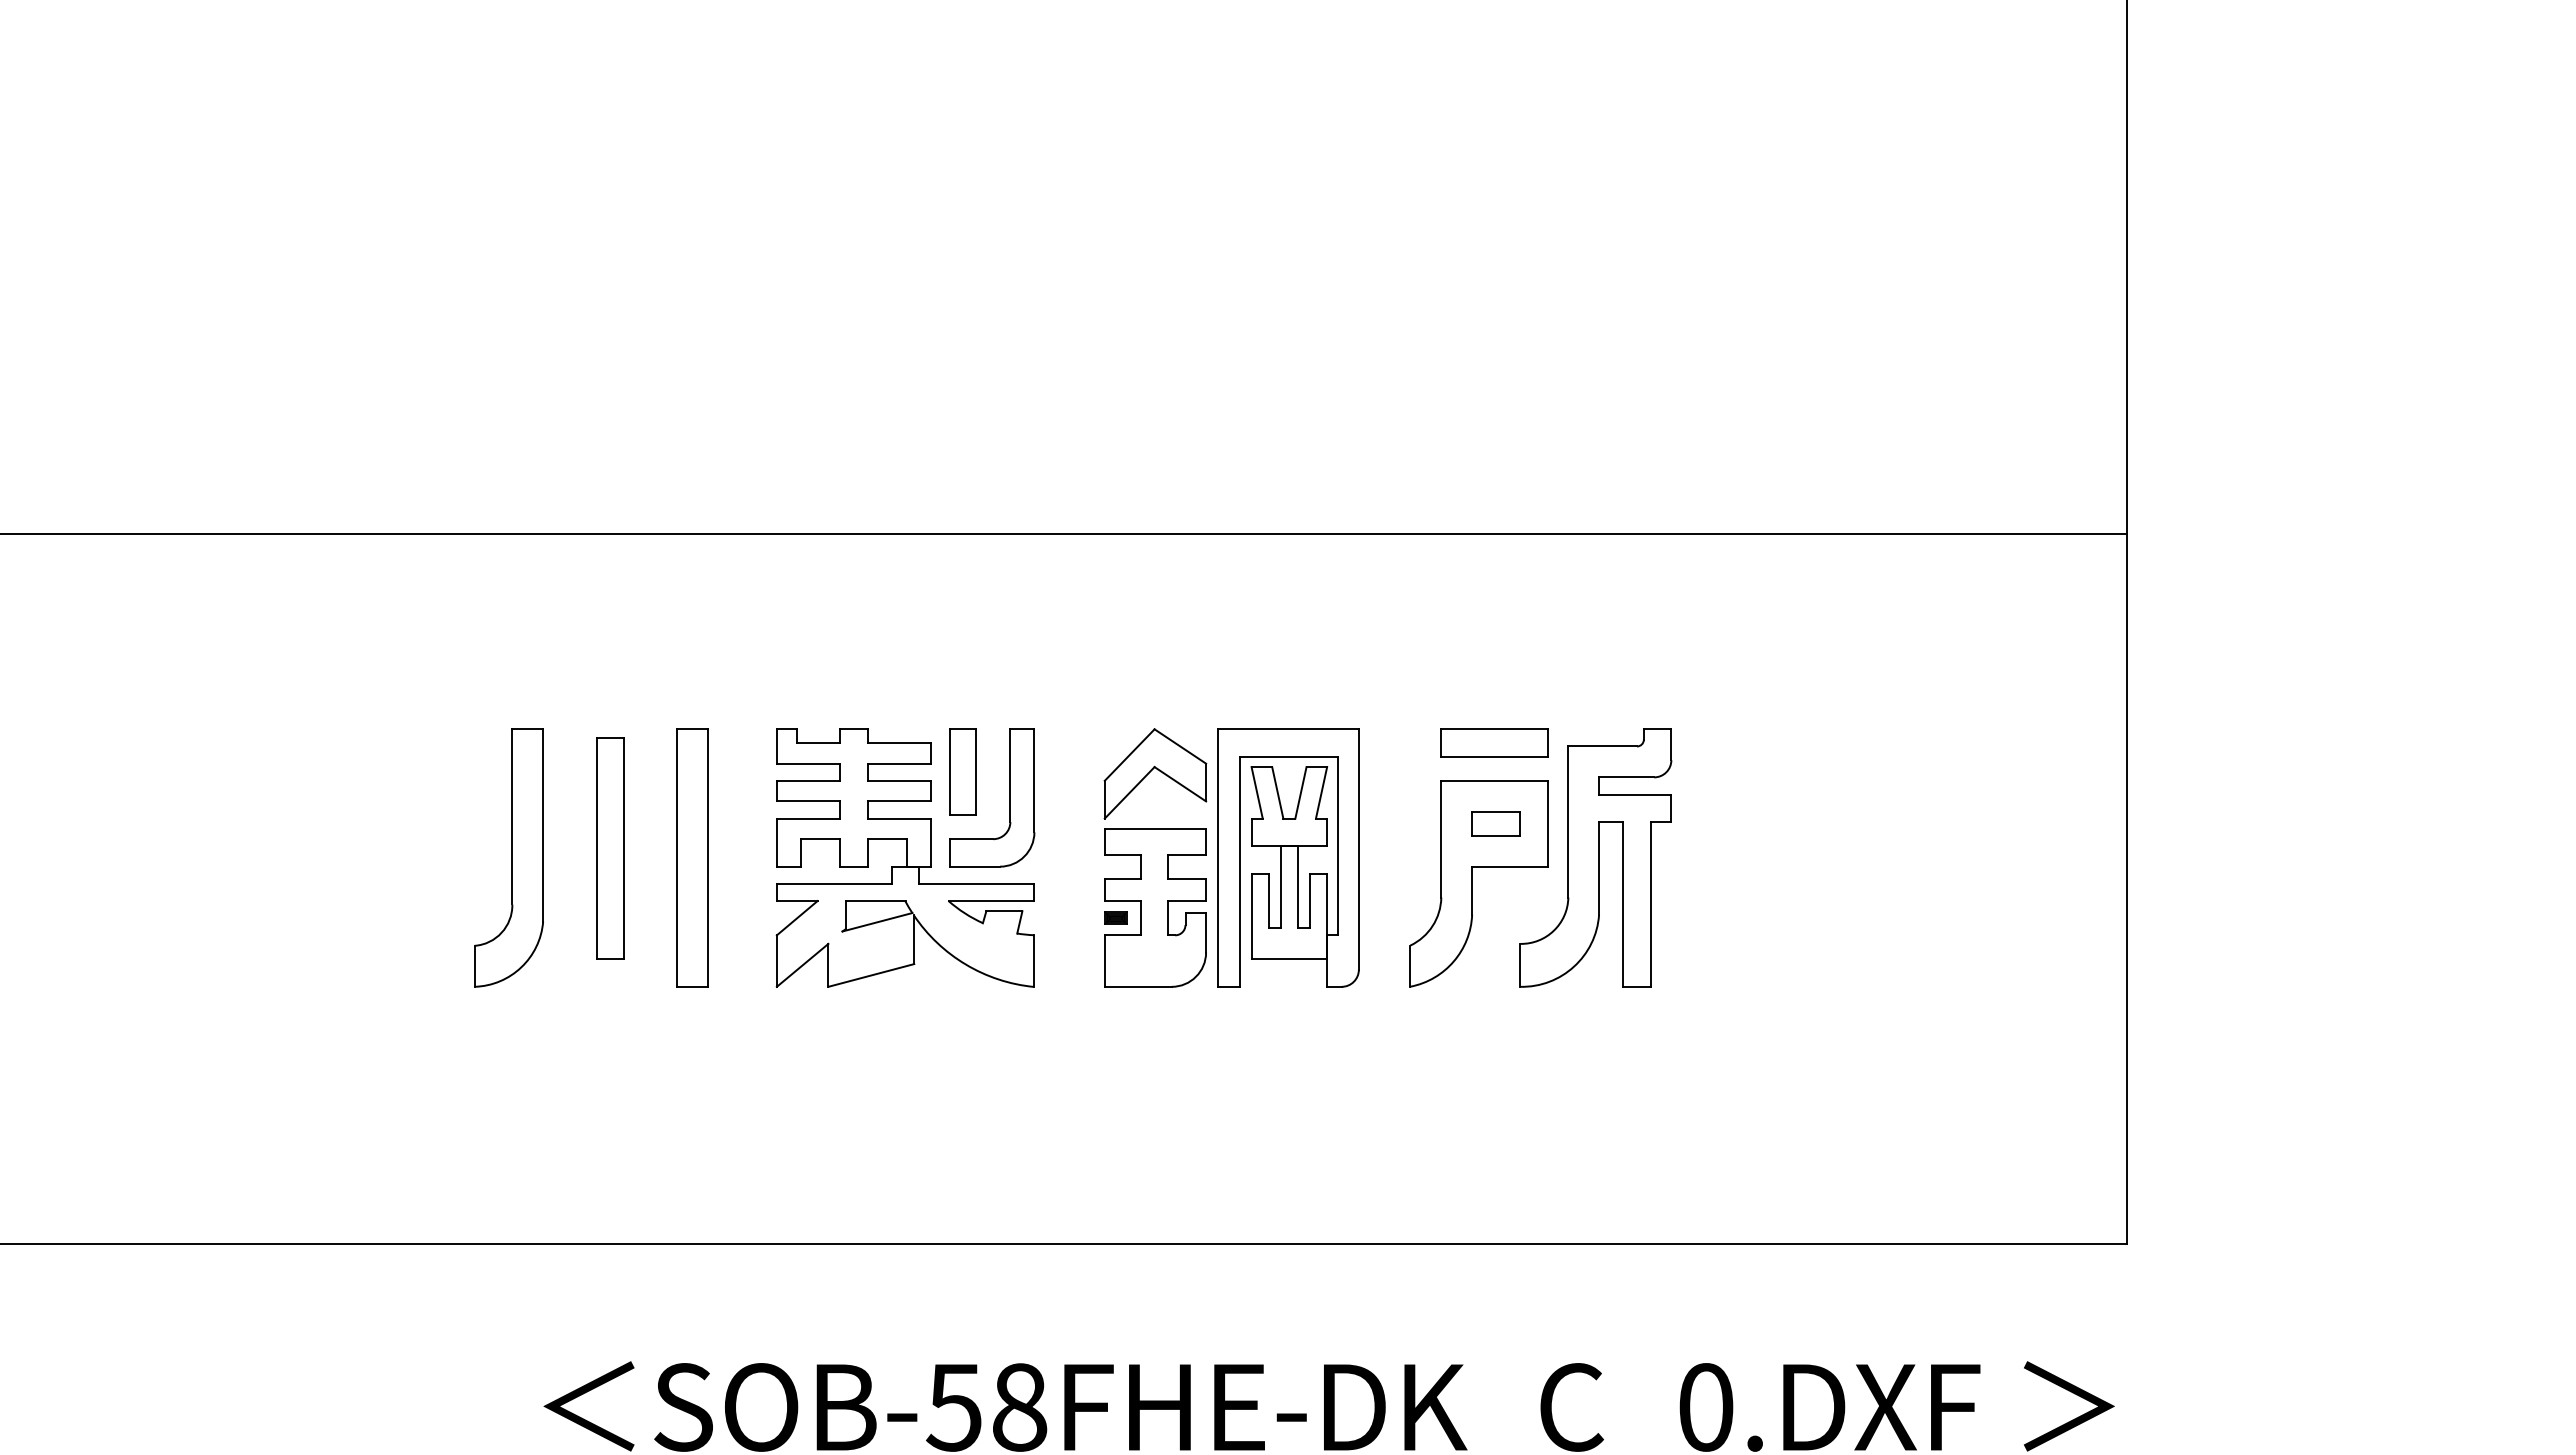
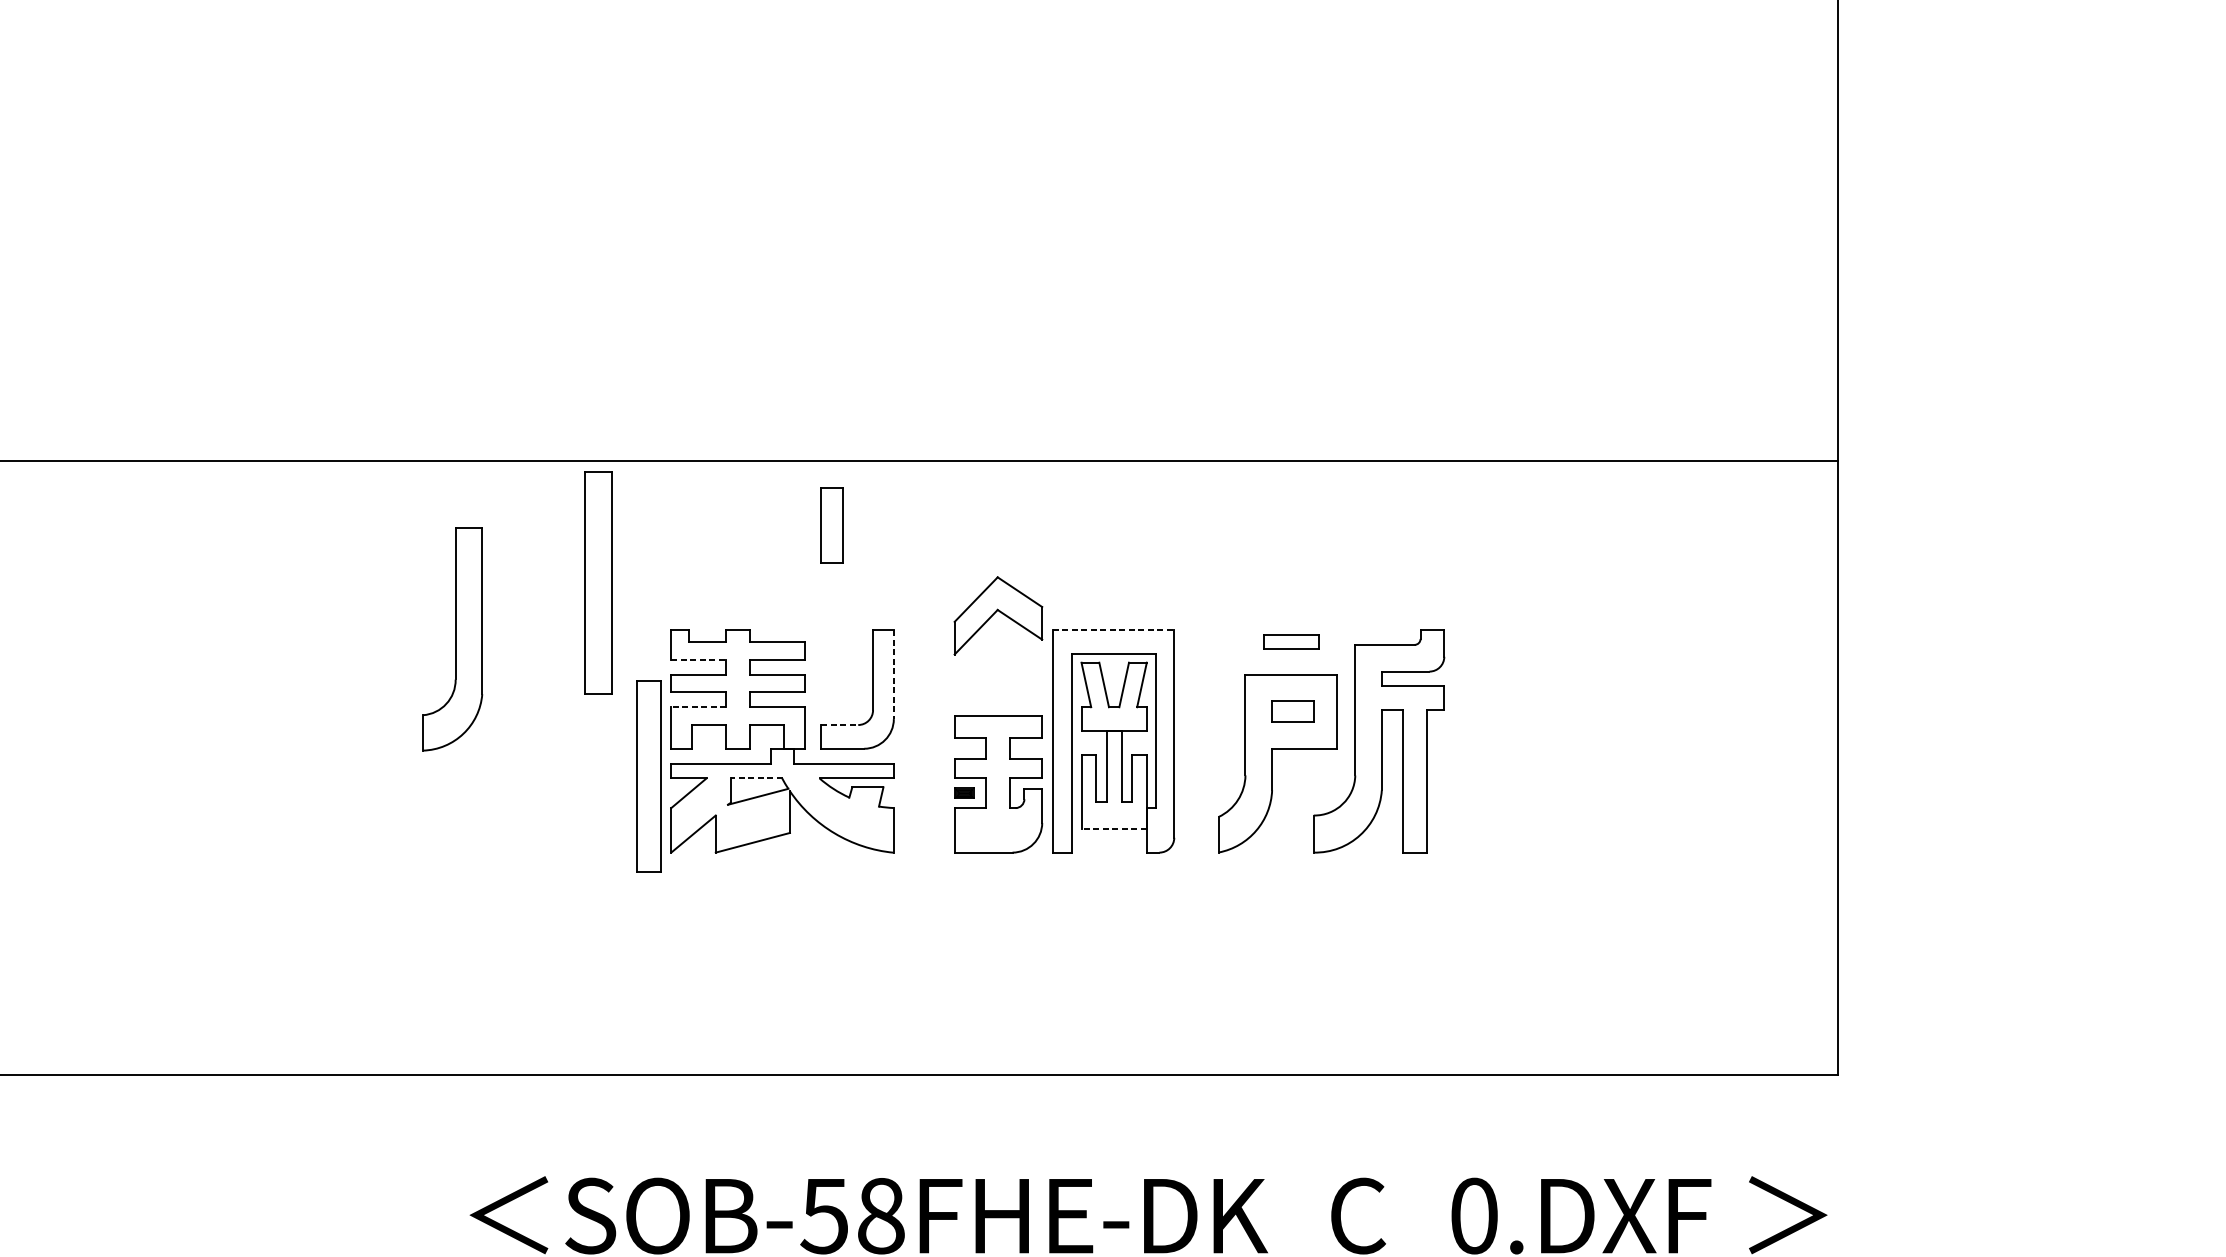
line: (1289, 729) -> (1114, 630), solid -> dashed
part: (1494, 742) -> (1291, 641), size x0.6
line: (808, 763) -> (698, 659), solid -> dashed
part: (962, 771) -> (831, 524), moved
part: (1155, 773) -> (998, 615), moved
line: (1034, 780) -> (893, 674), solid -> dashed
line: (808, 818) -> (698, 707), solid -> dashed
line: (972, 839) -> (840, 725), solid -> dashed
part: (610, 848) -> (649, 776), moved
part: (508, 857) -> (452, 638), moved
part: (692, 857) -> (598, 582), moved
line: (875, 901) -> (756, 778), solid -> dashed
line: (1289, 959) -> (1114, 828), solid -> dashed

